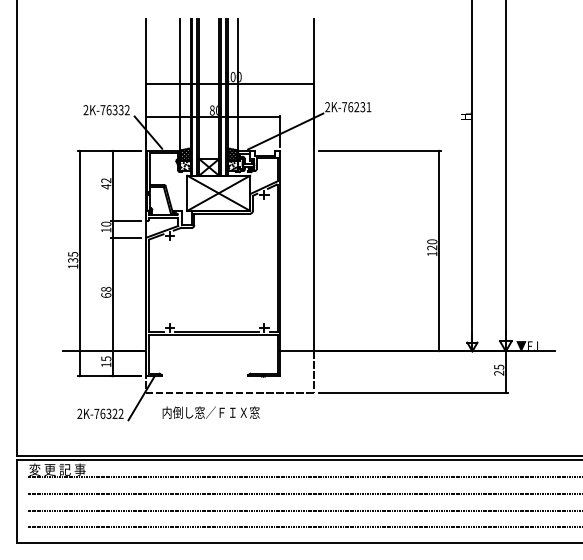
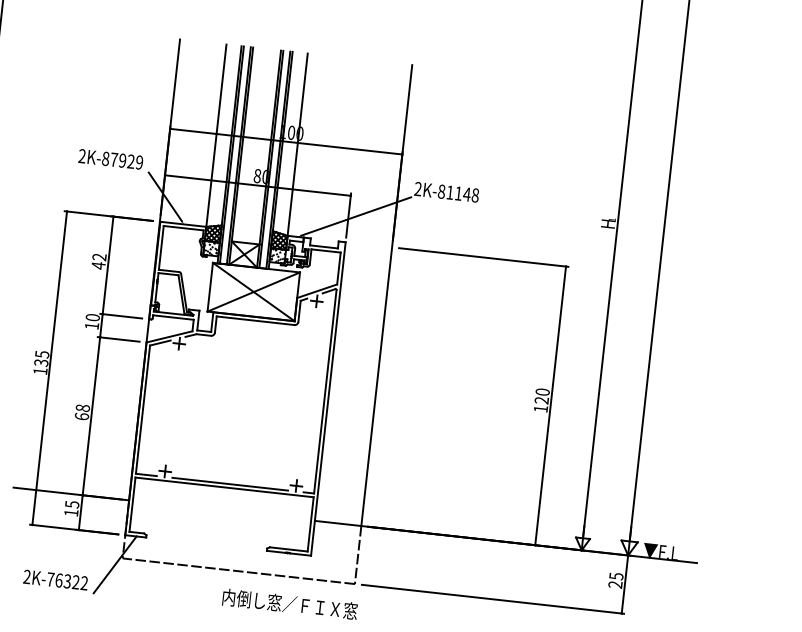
text: (356, 107) -> (458, 194), 2K-76231 -> 2K-81148
text: (114, 110) -> (121, 161), 2K-76332 -> 2K-87929
text: (210, 412) -> (289, 603), moved

